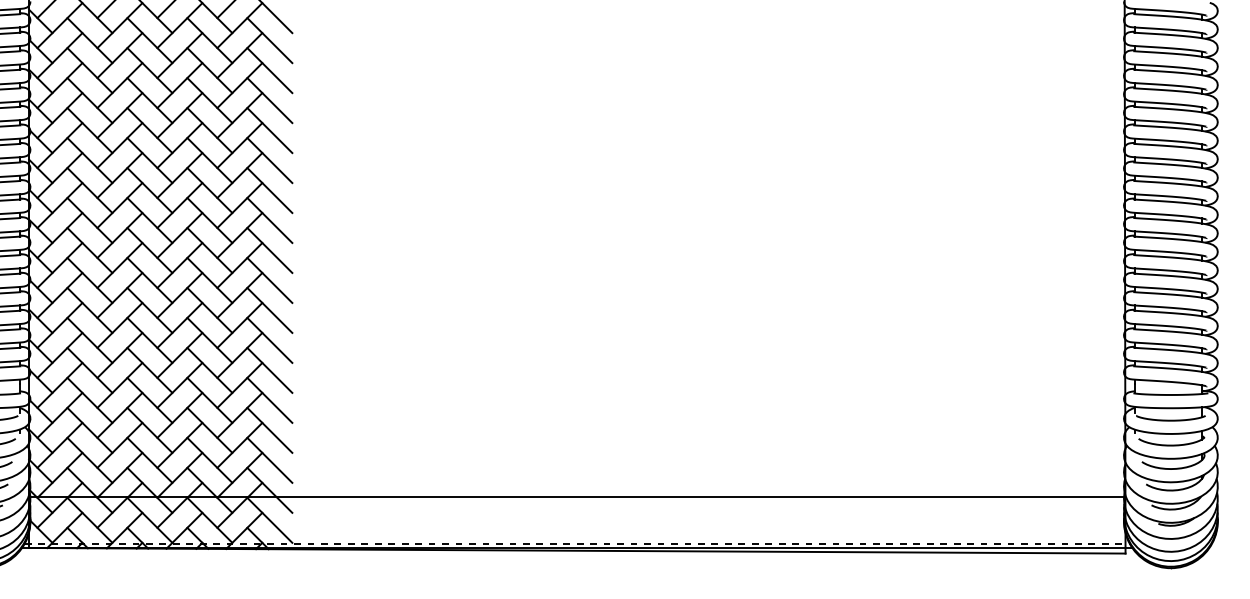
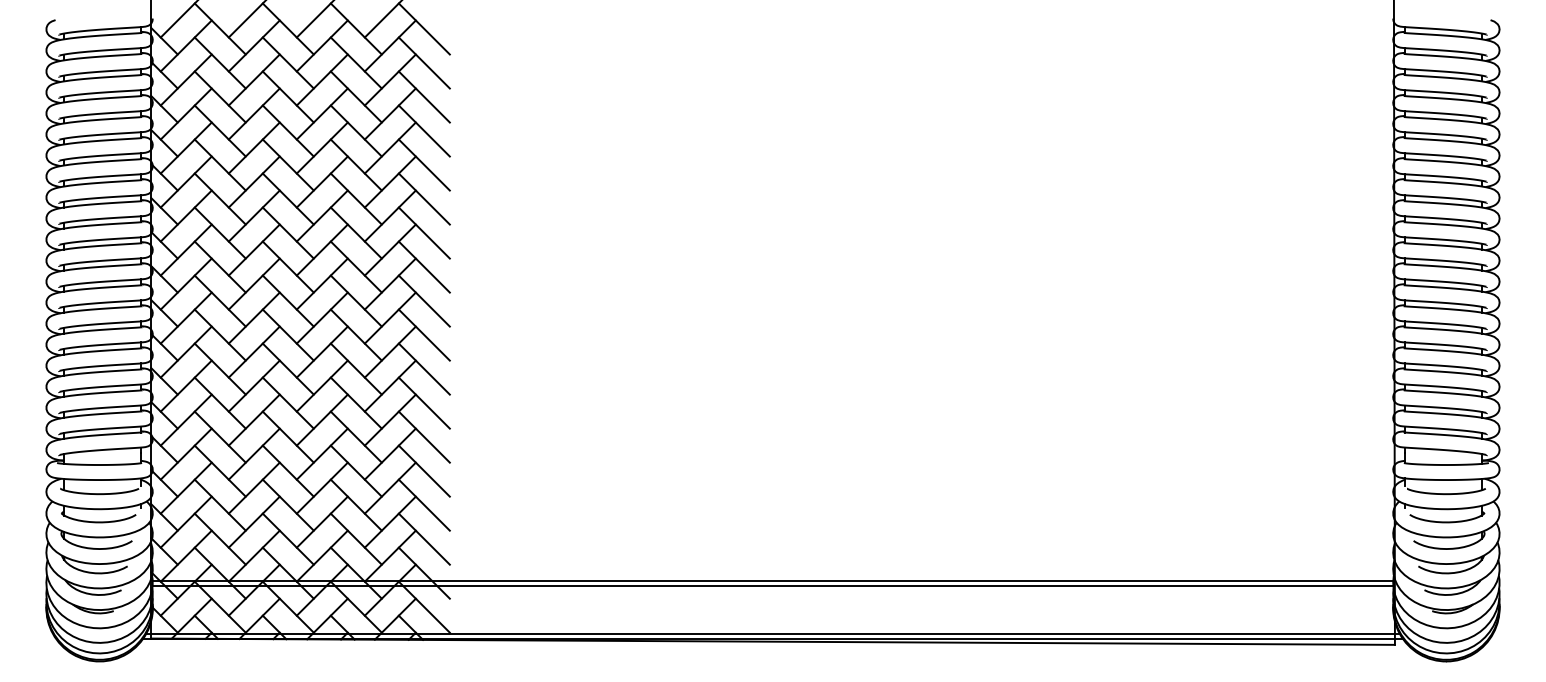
line: (576, 501) -> (772, 585), added
line: (577, 543) -> (773, 633), dashed -> solid

